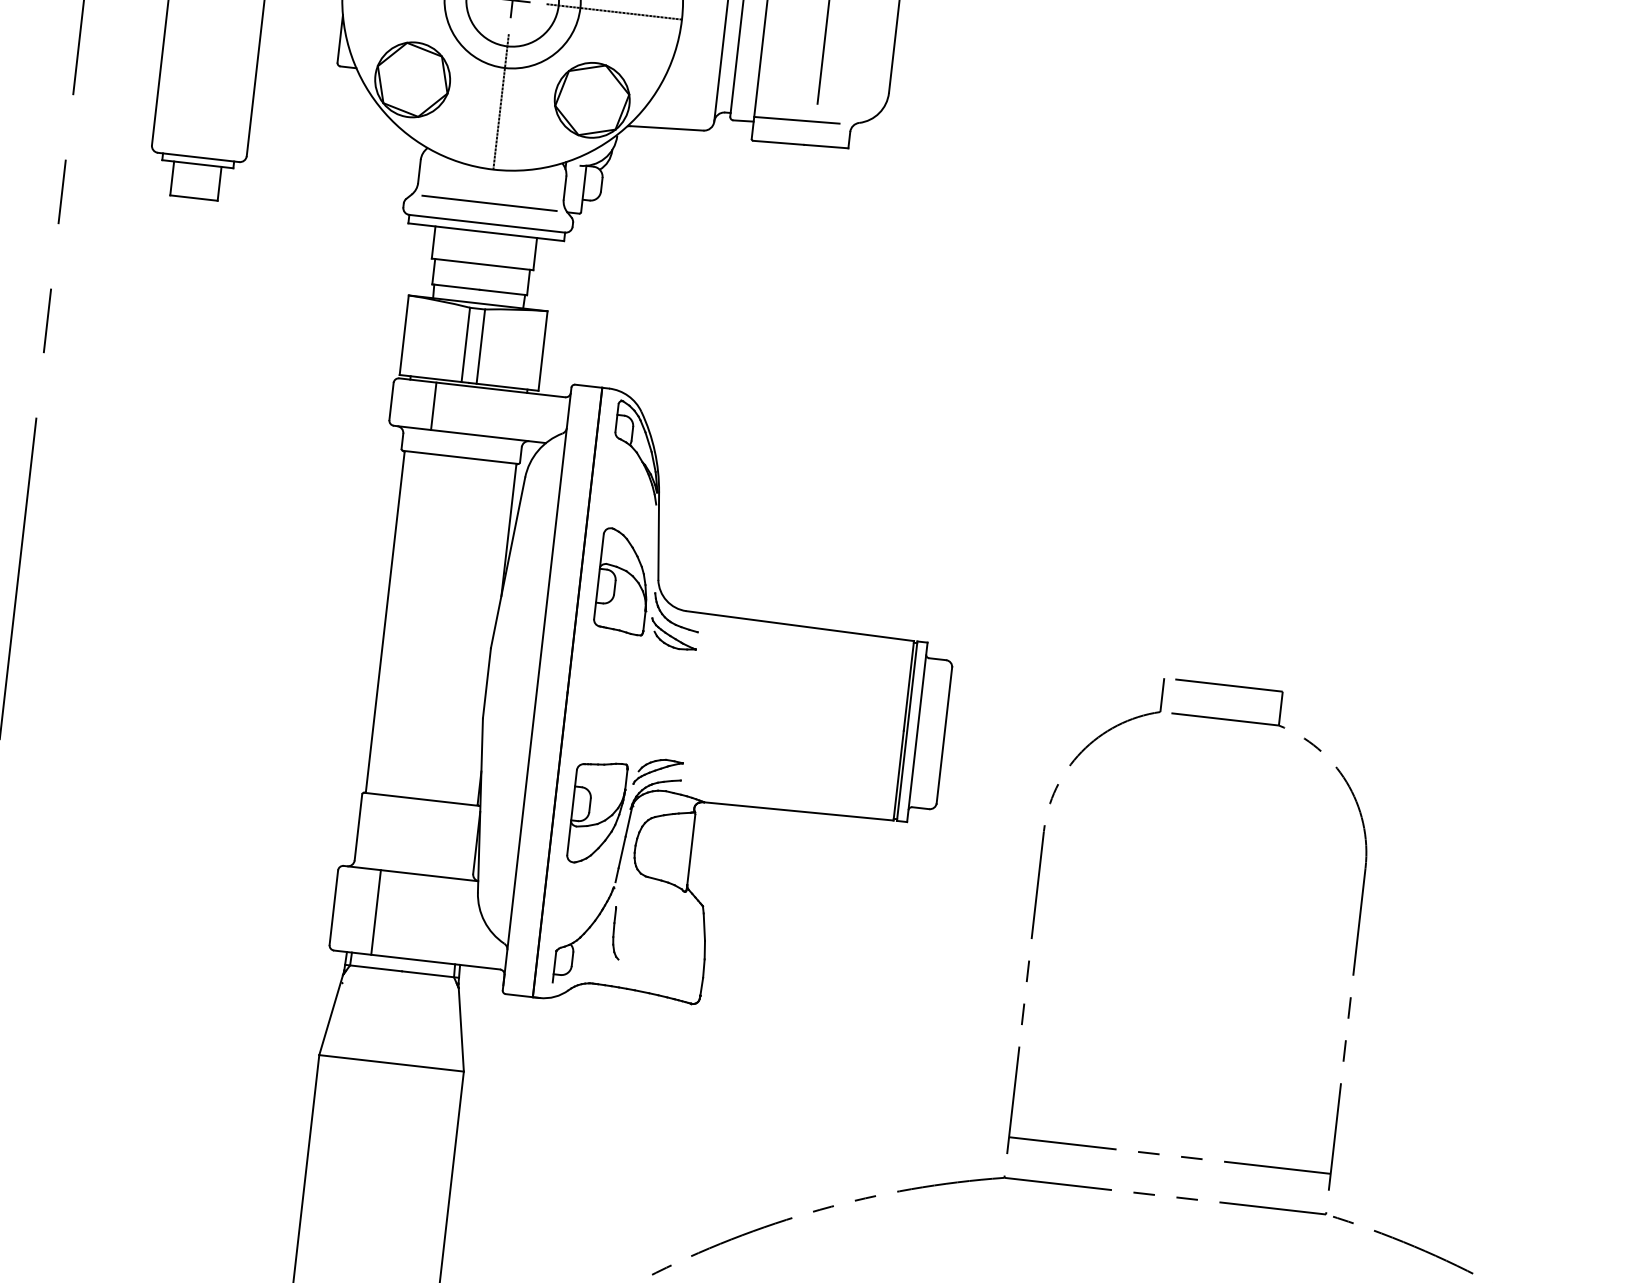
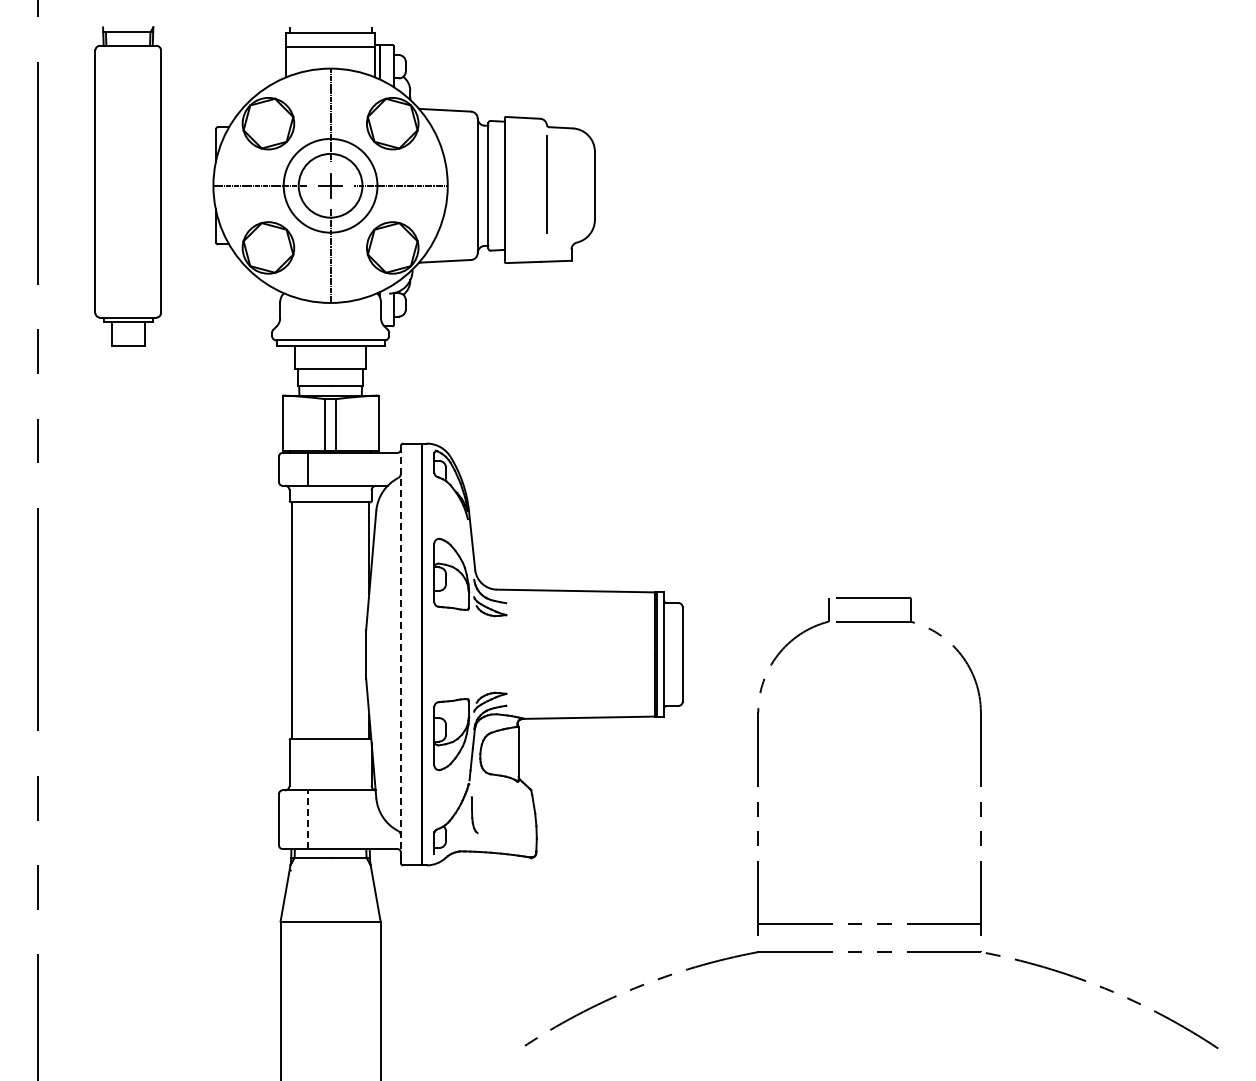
line: (796, 119) -> (533, 245), removed
line: (489, 203) -> (330, 326), removed
line: (536, 686) -> (400, 652), solid -> dashed
line: (376, 912) -> (308, 819), solid -> dashed

